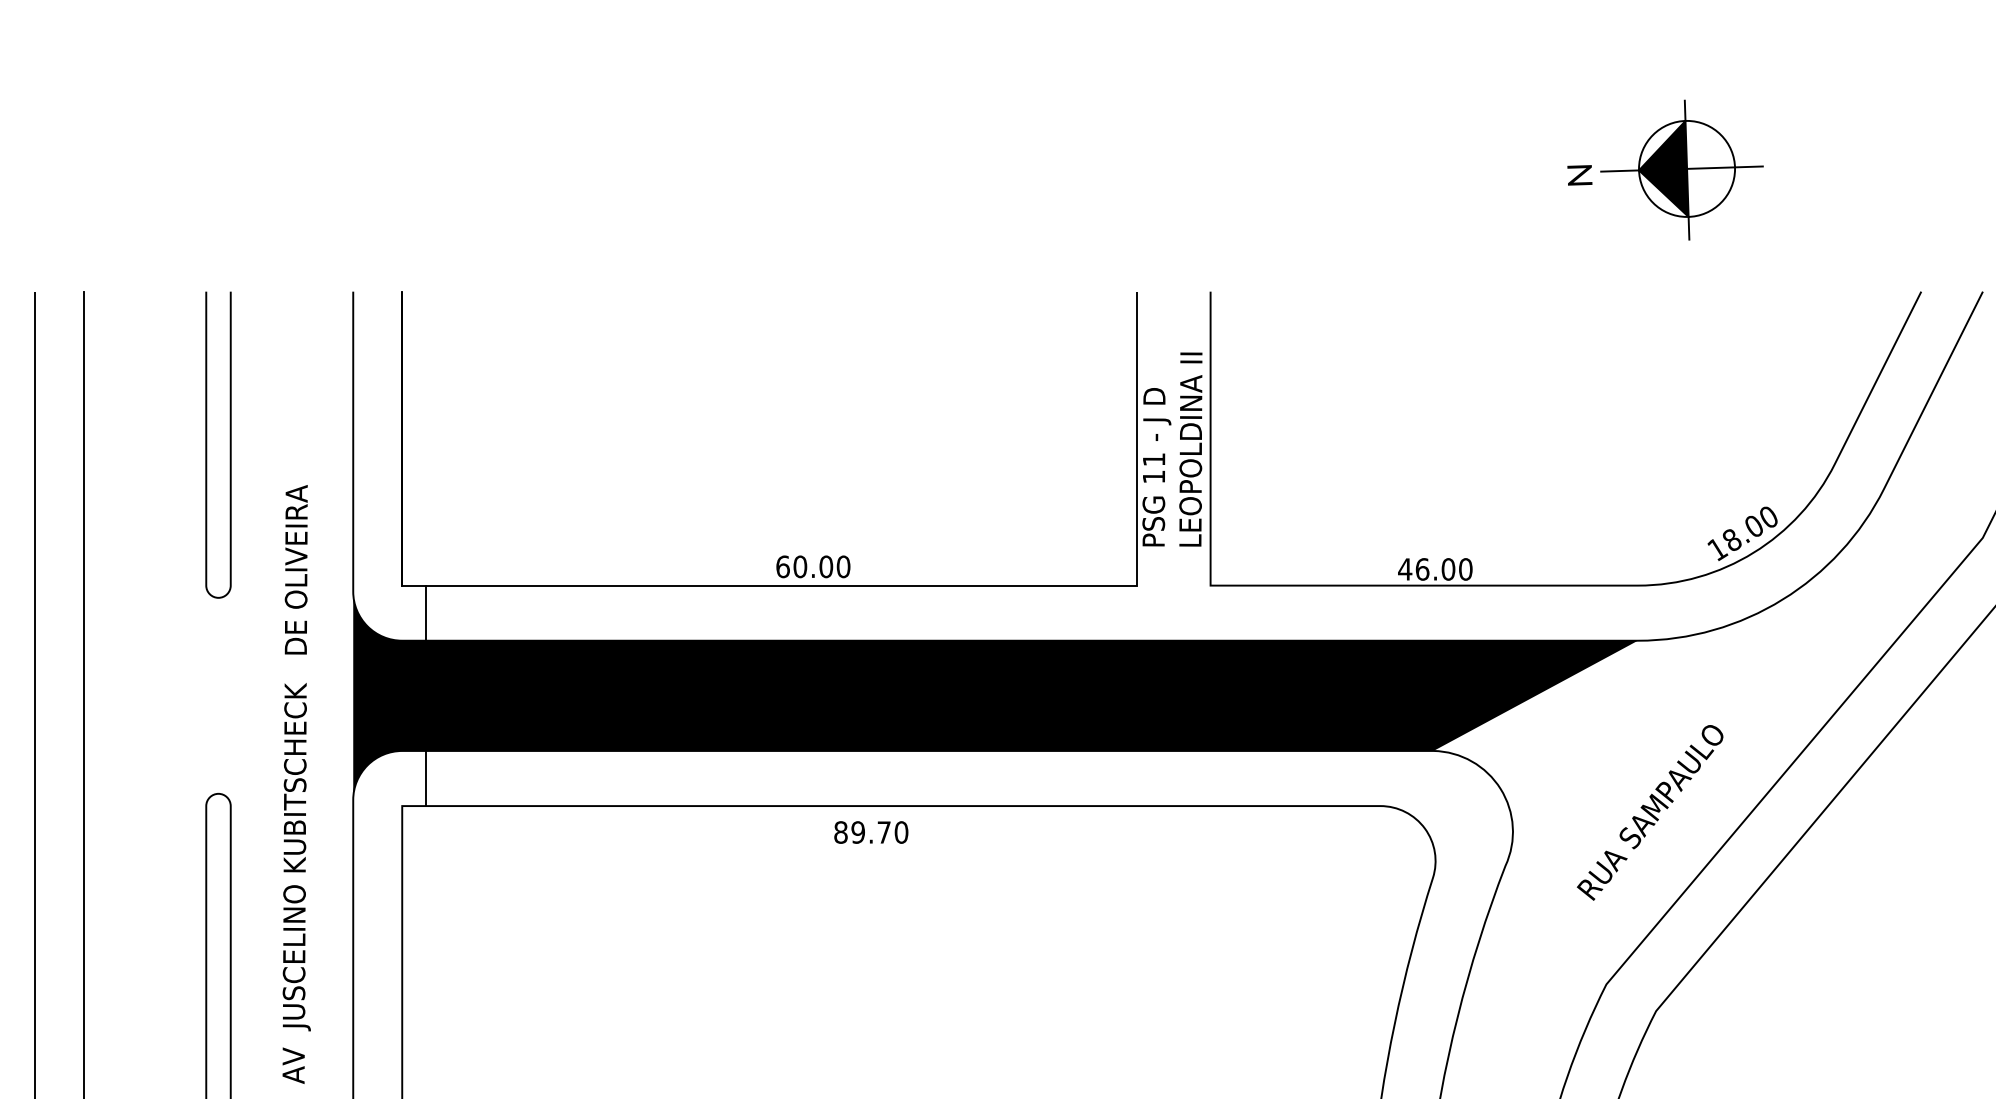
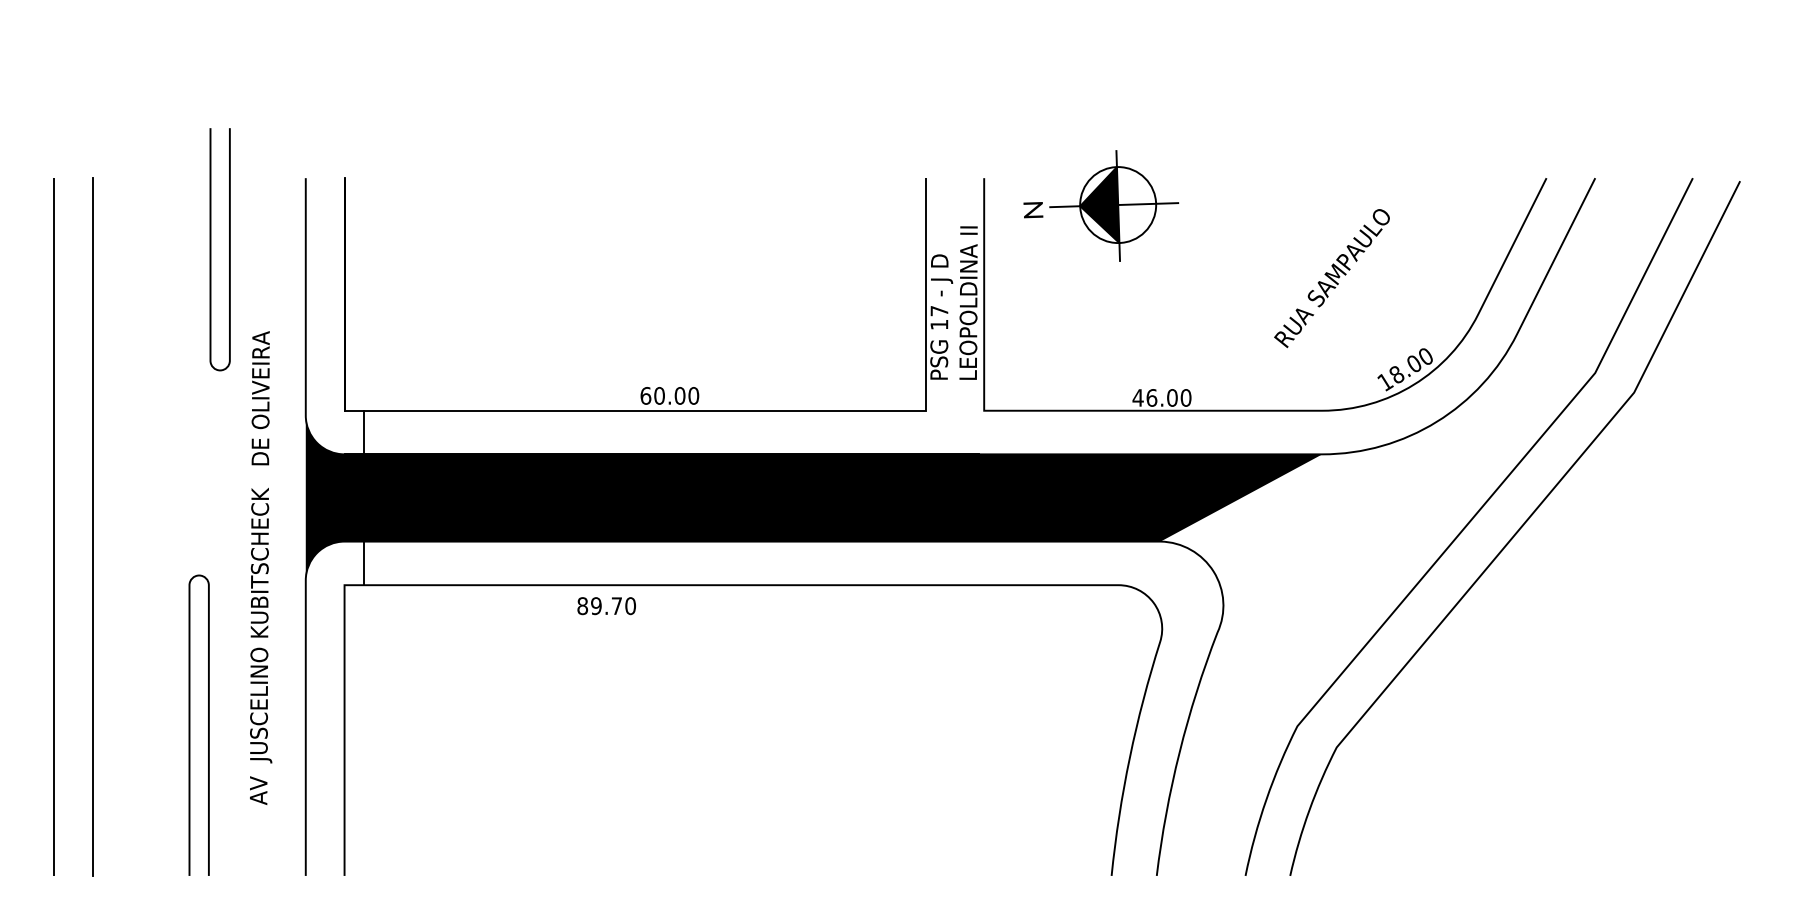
part: (1665, 169) -> (1101, 205), moved
curve: (207, 445) -> (211, 249), moved
text: (1154, 460) -> (939, 311), 11 -> 17
text: (1649, 812) -> (1331, 278), moved
text: (871, 832) -> (606, 606), moved

